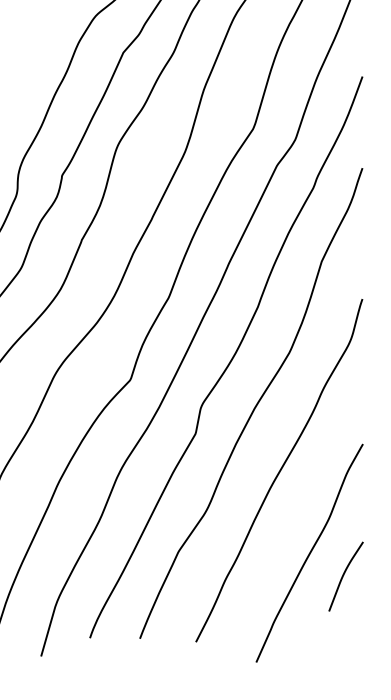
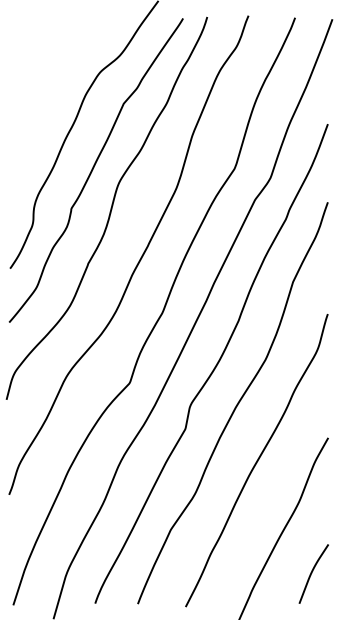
curve: (344, 575) -> (312, 573), moved

